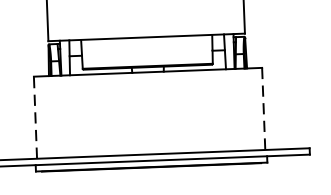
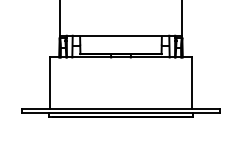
line: (264, 109) -> (192, 83), dashed -> solid
line: (35, 118) -> (49, 83), dashed -> solid

